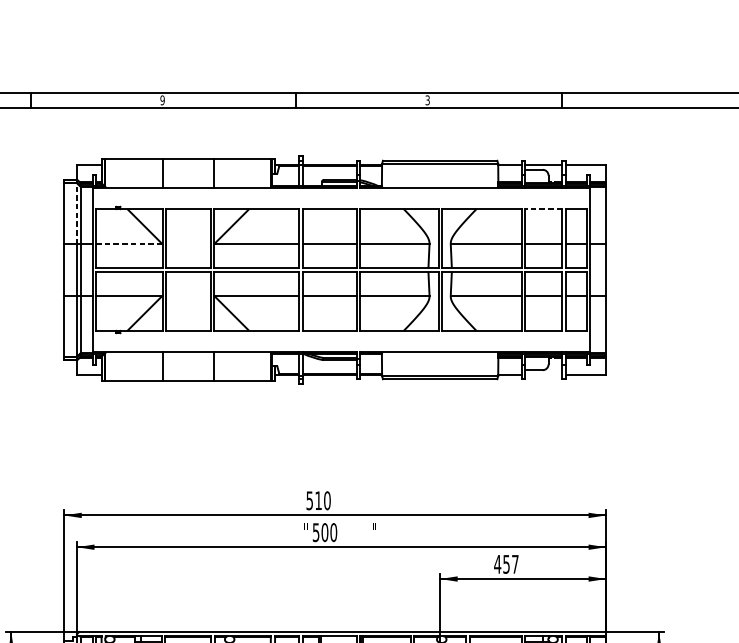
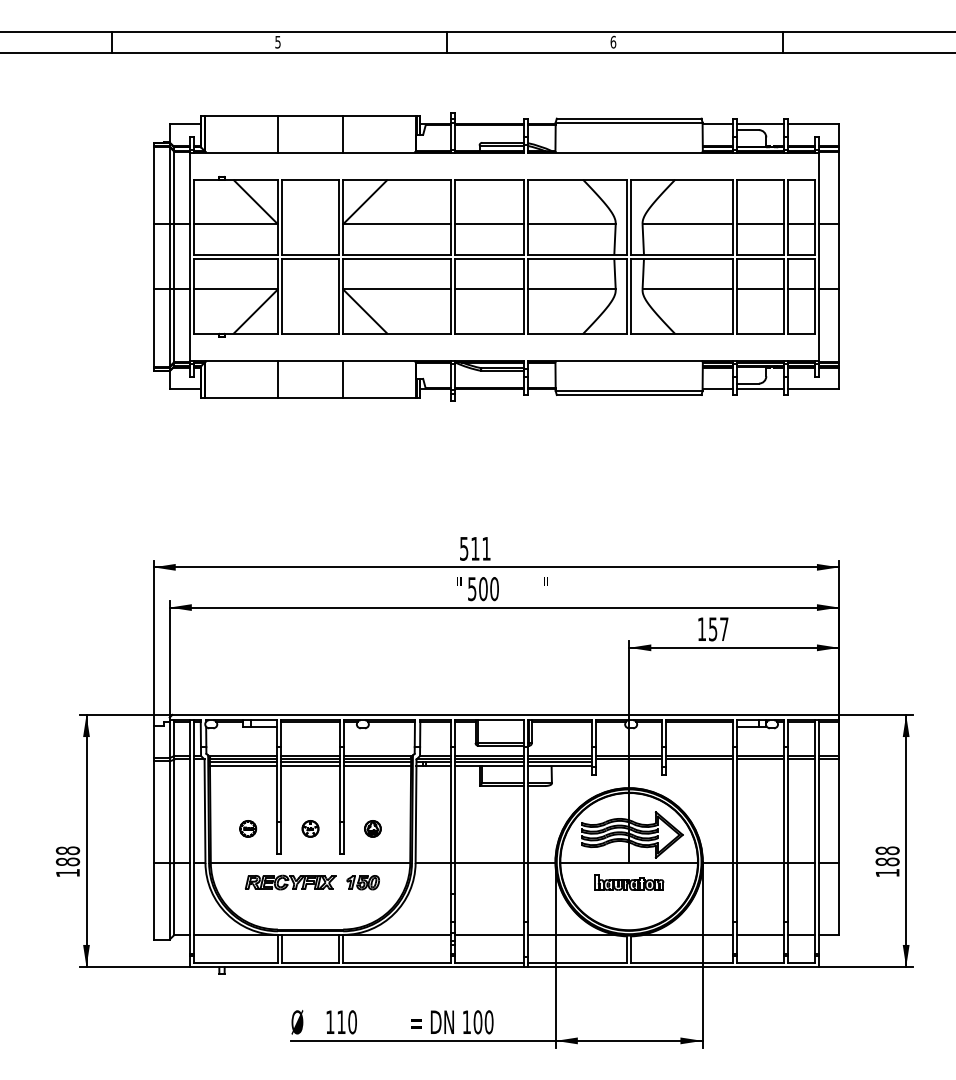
text: (162, 99) -> (277, 41), 9 -> 5
text: (427, 99) -> (613, 41), 3 -> 6
line: (543, 208) -> (759, 179), dashed -> solid
line: (76, 213) -> (169, 185), dashed -> solid
line: (129, 244) -> (236, 224), dashed -> solid
line: (543, 374) -> (759, 389), added
text: (327, 500) -> (486, 548), 510 -> 511
text: (497, 563) -> (701, 628), 457 -> 157

